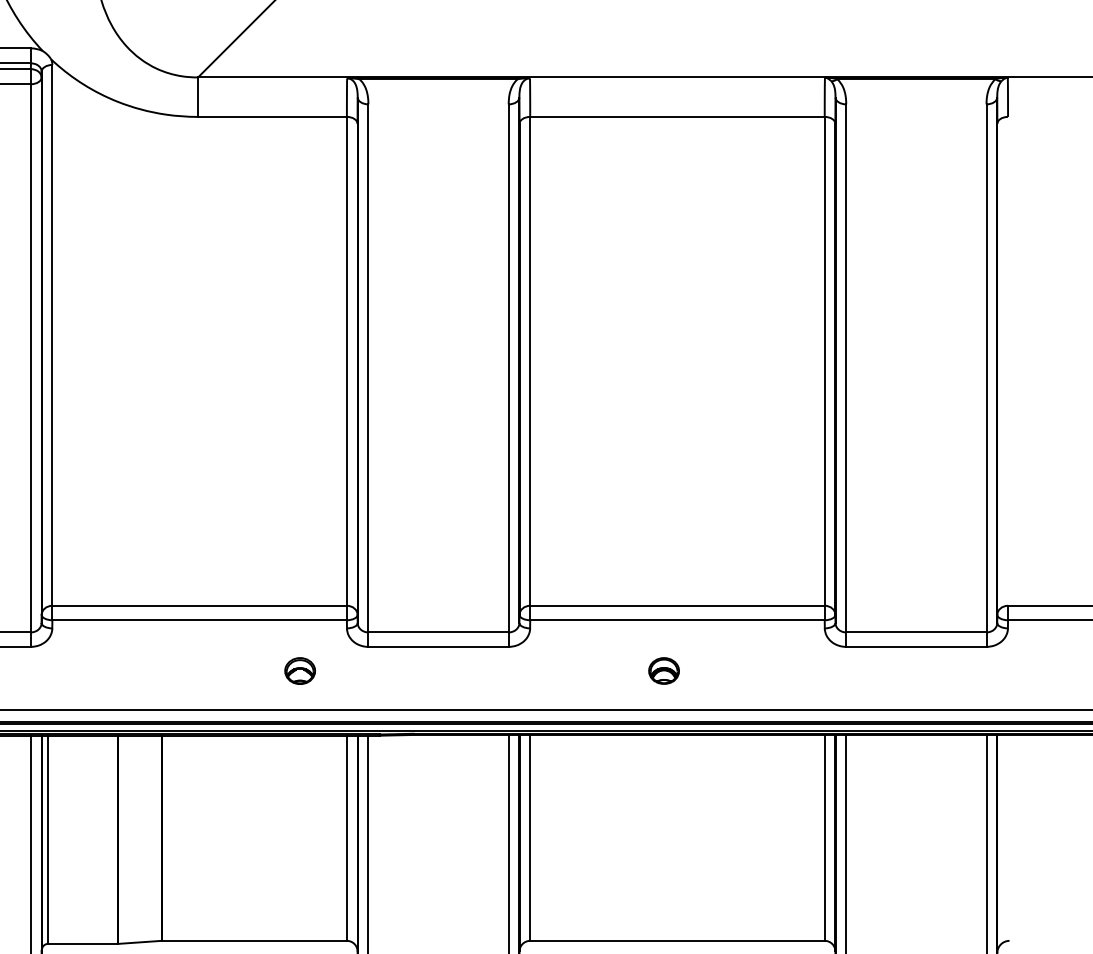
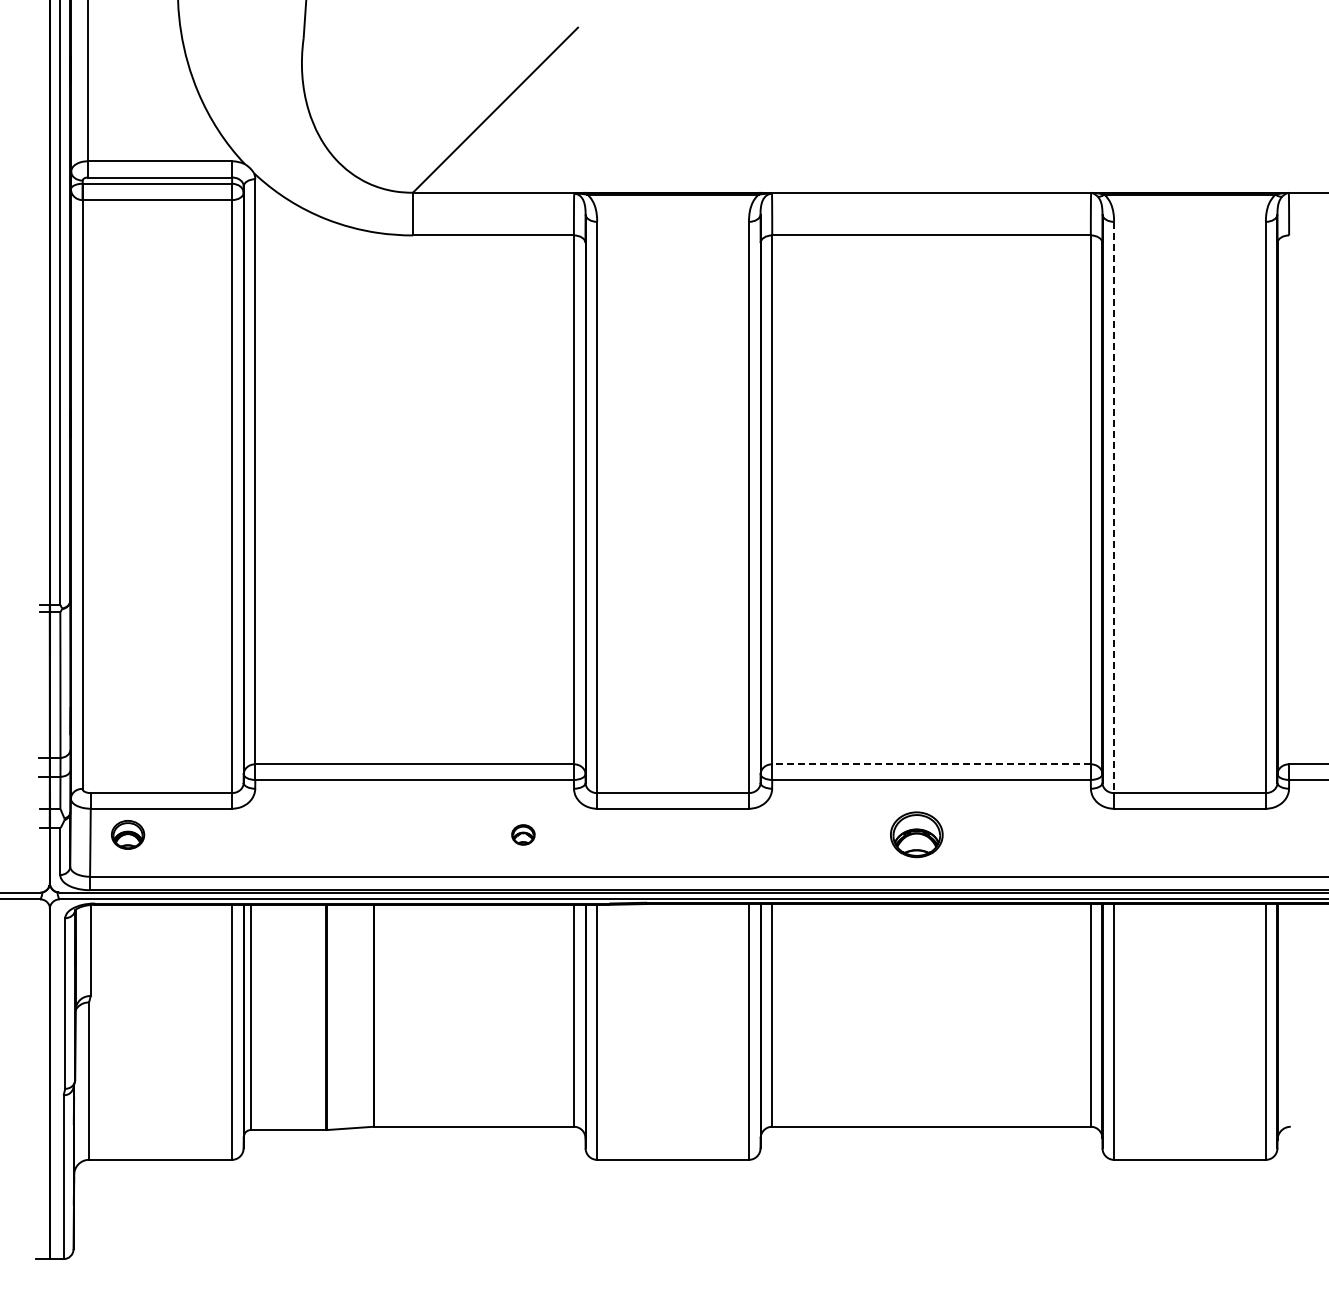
line: (846, 368) -> (1114, 507), solid -> dashed
line: (677, 605) -> (931, 764), solid -> dashed
part: (300, 670) -> (523, 834), size x0.7
part: (664, 670) -> (917, 834), size x1.6

